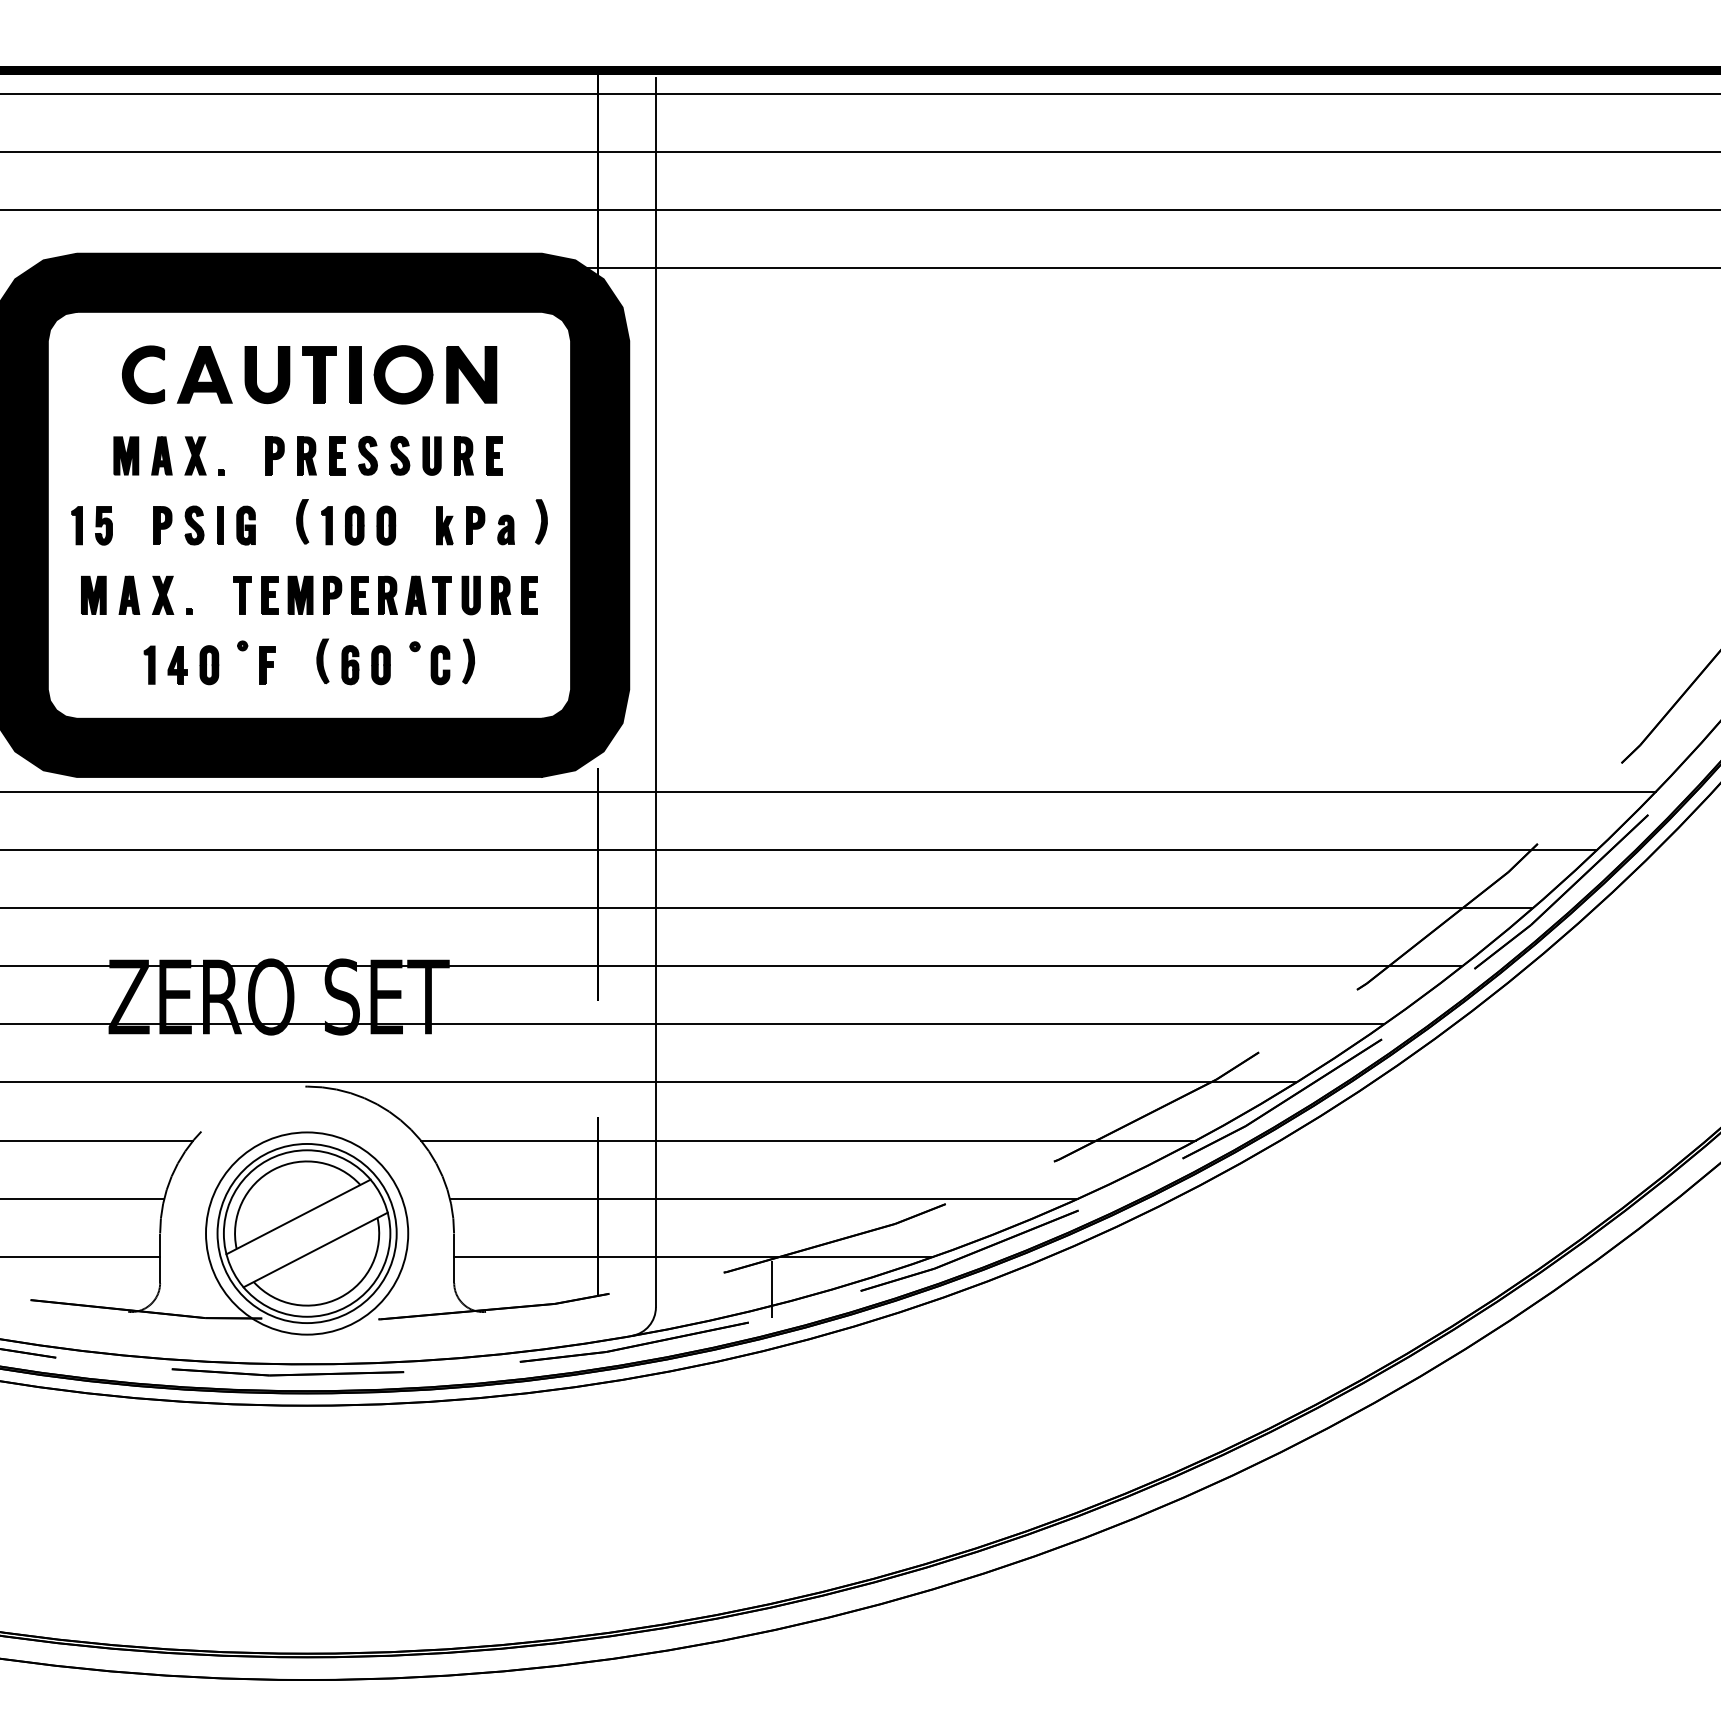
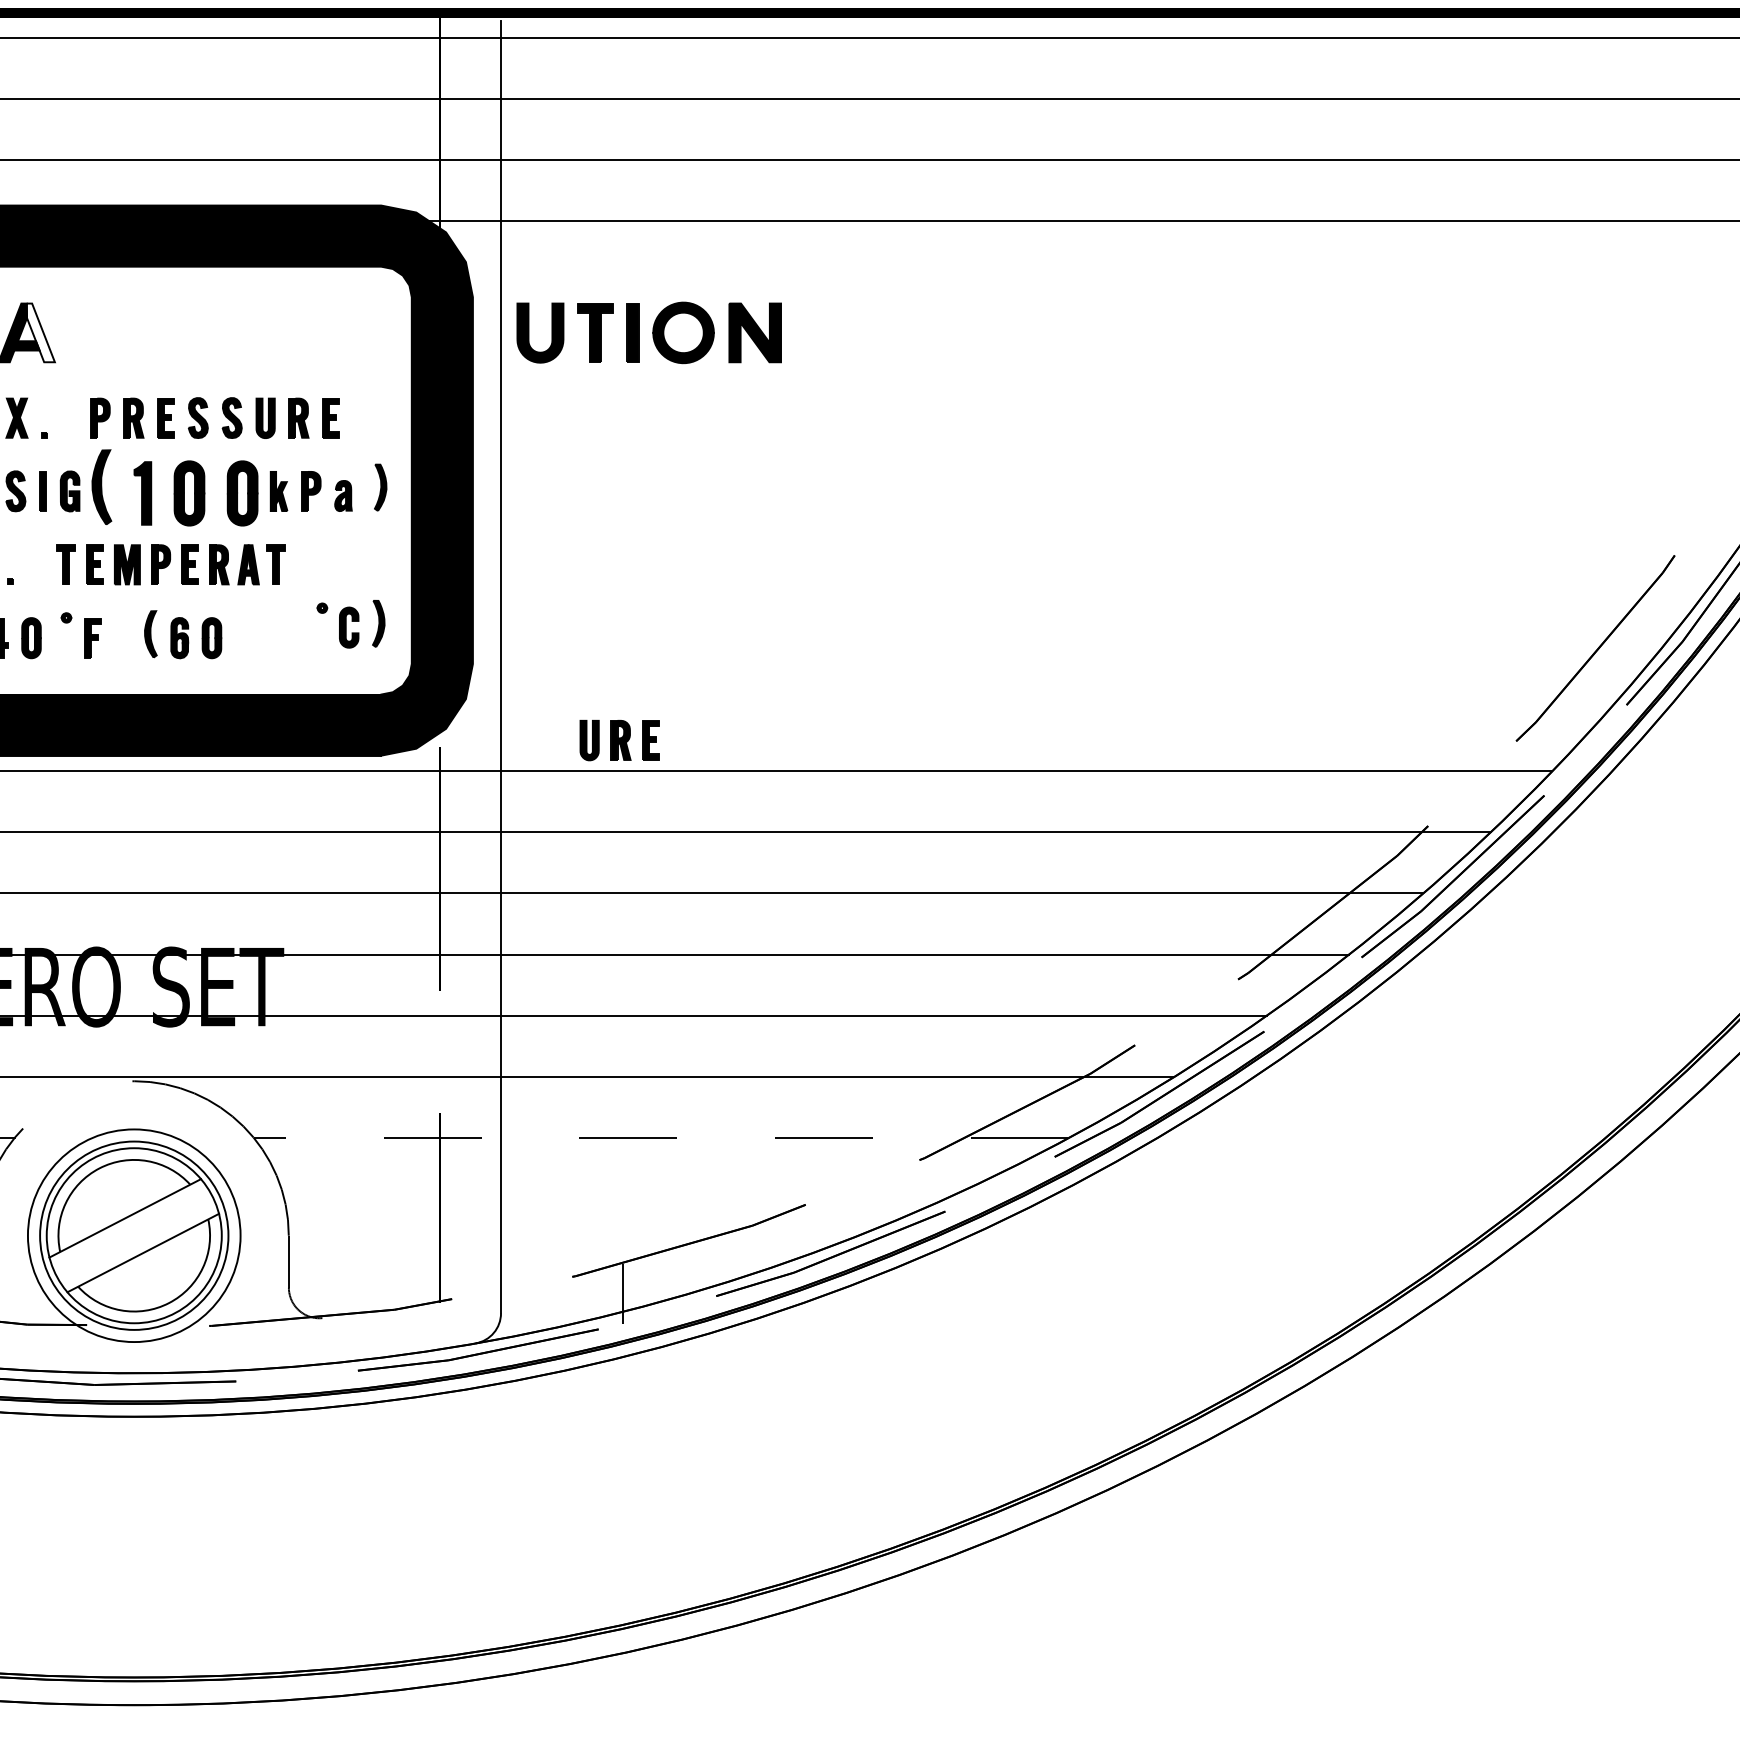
fill: (217, 374) -> (40, 332), removed
part: (370, 374) -> (648, 332), moved
part: (346, 522) -> (175, 488), size x1.6
part: (499, 595) -> (619, 740), moved
part: (442, 661) -> (351, 623), moved
line: (807, 1140) -> (660, 1137), solid -> dashed
line: (763, 1198) -> (614, 1198), removed
line: (693, 1256) -> (540, 1259), removed

